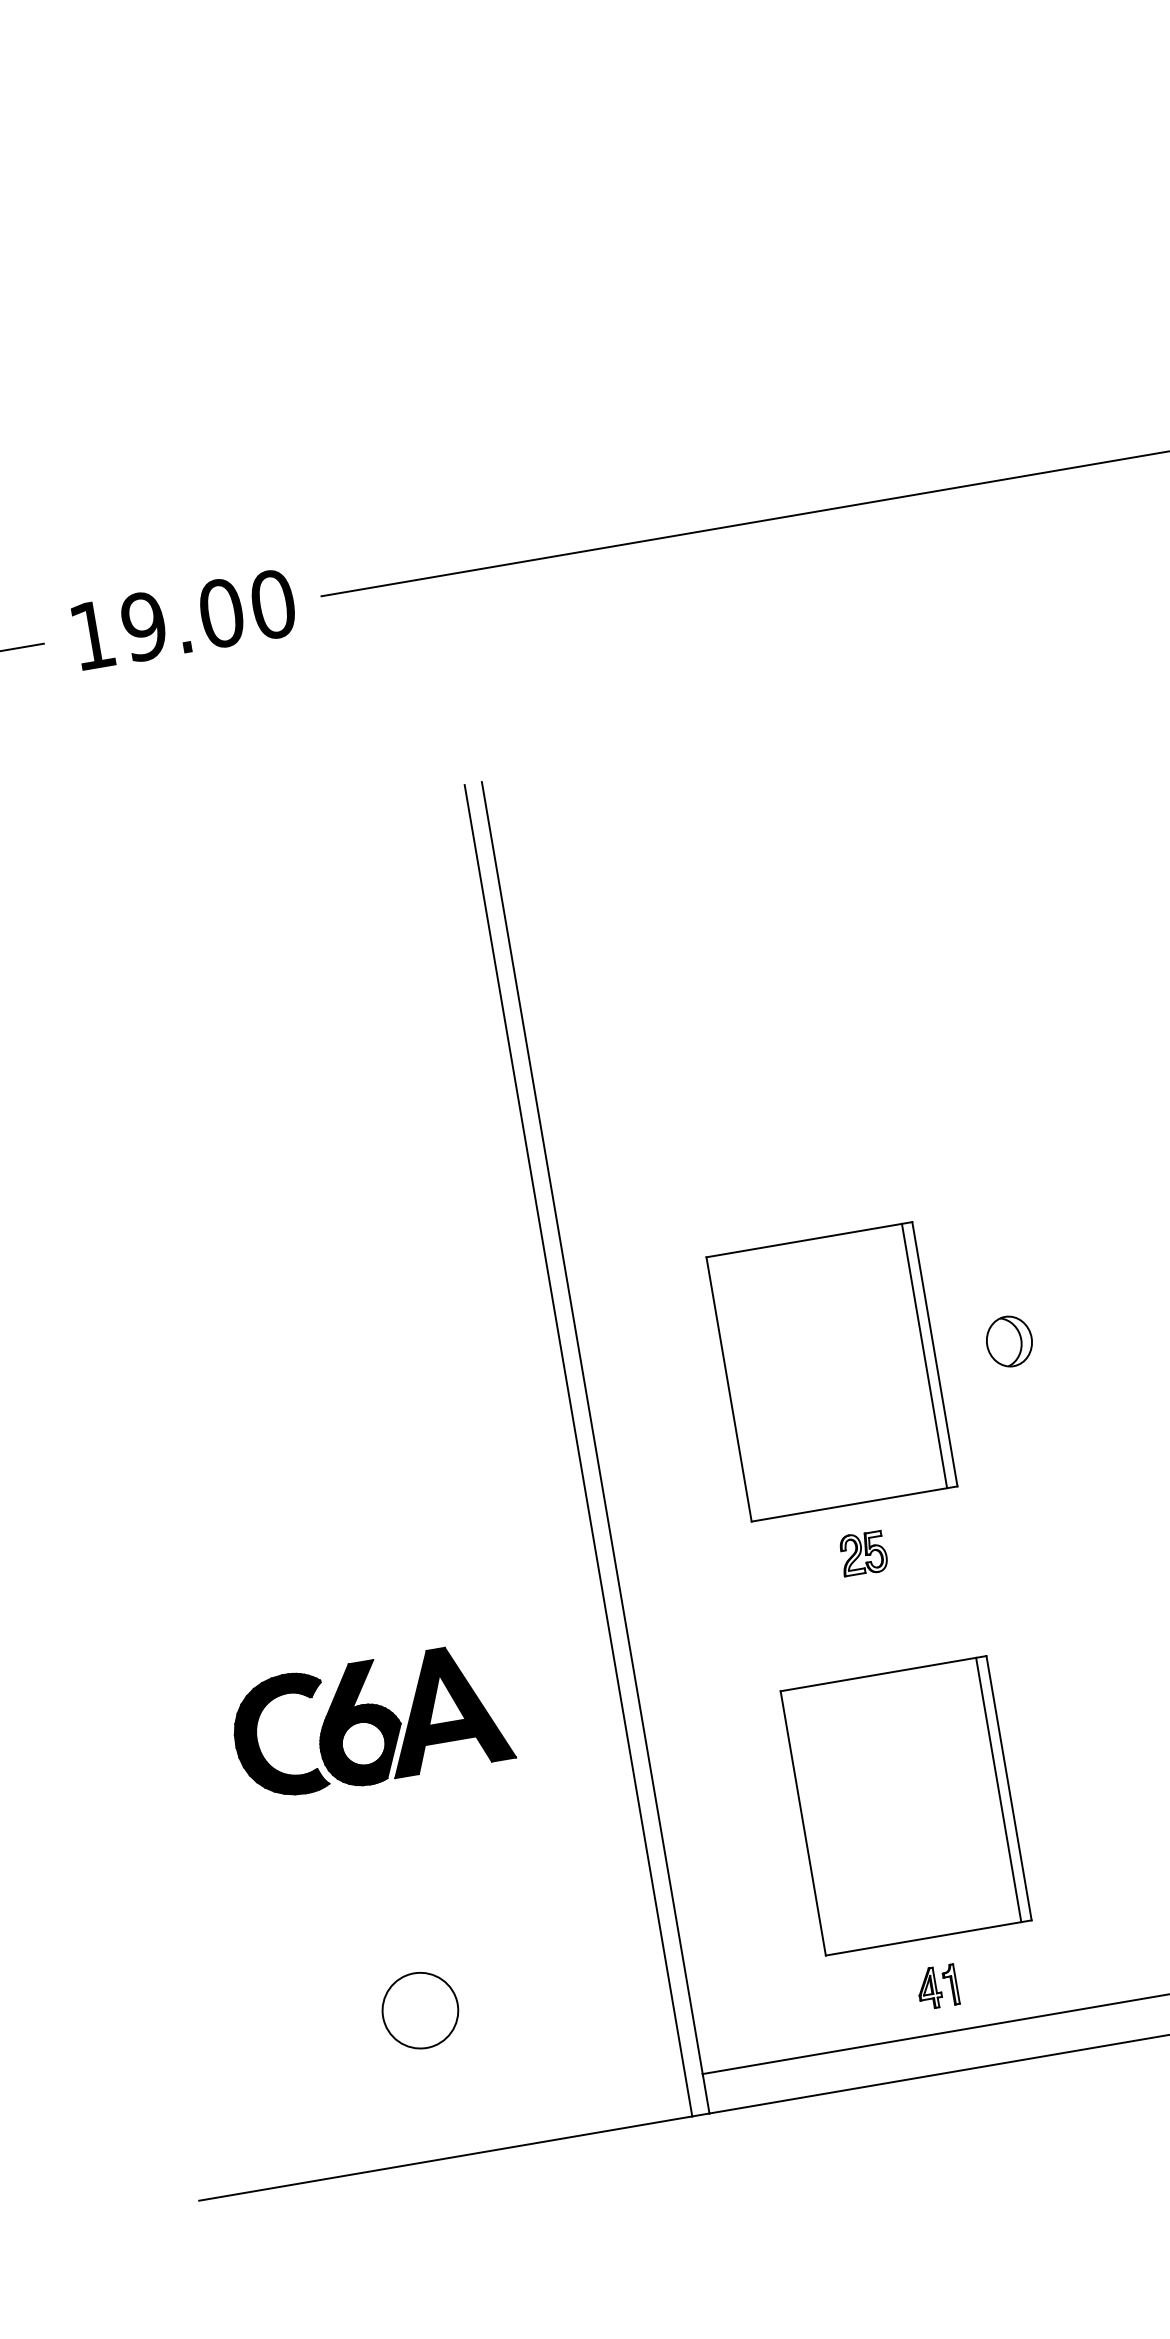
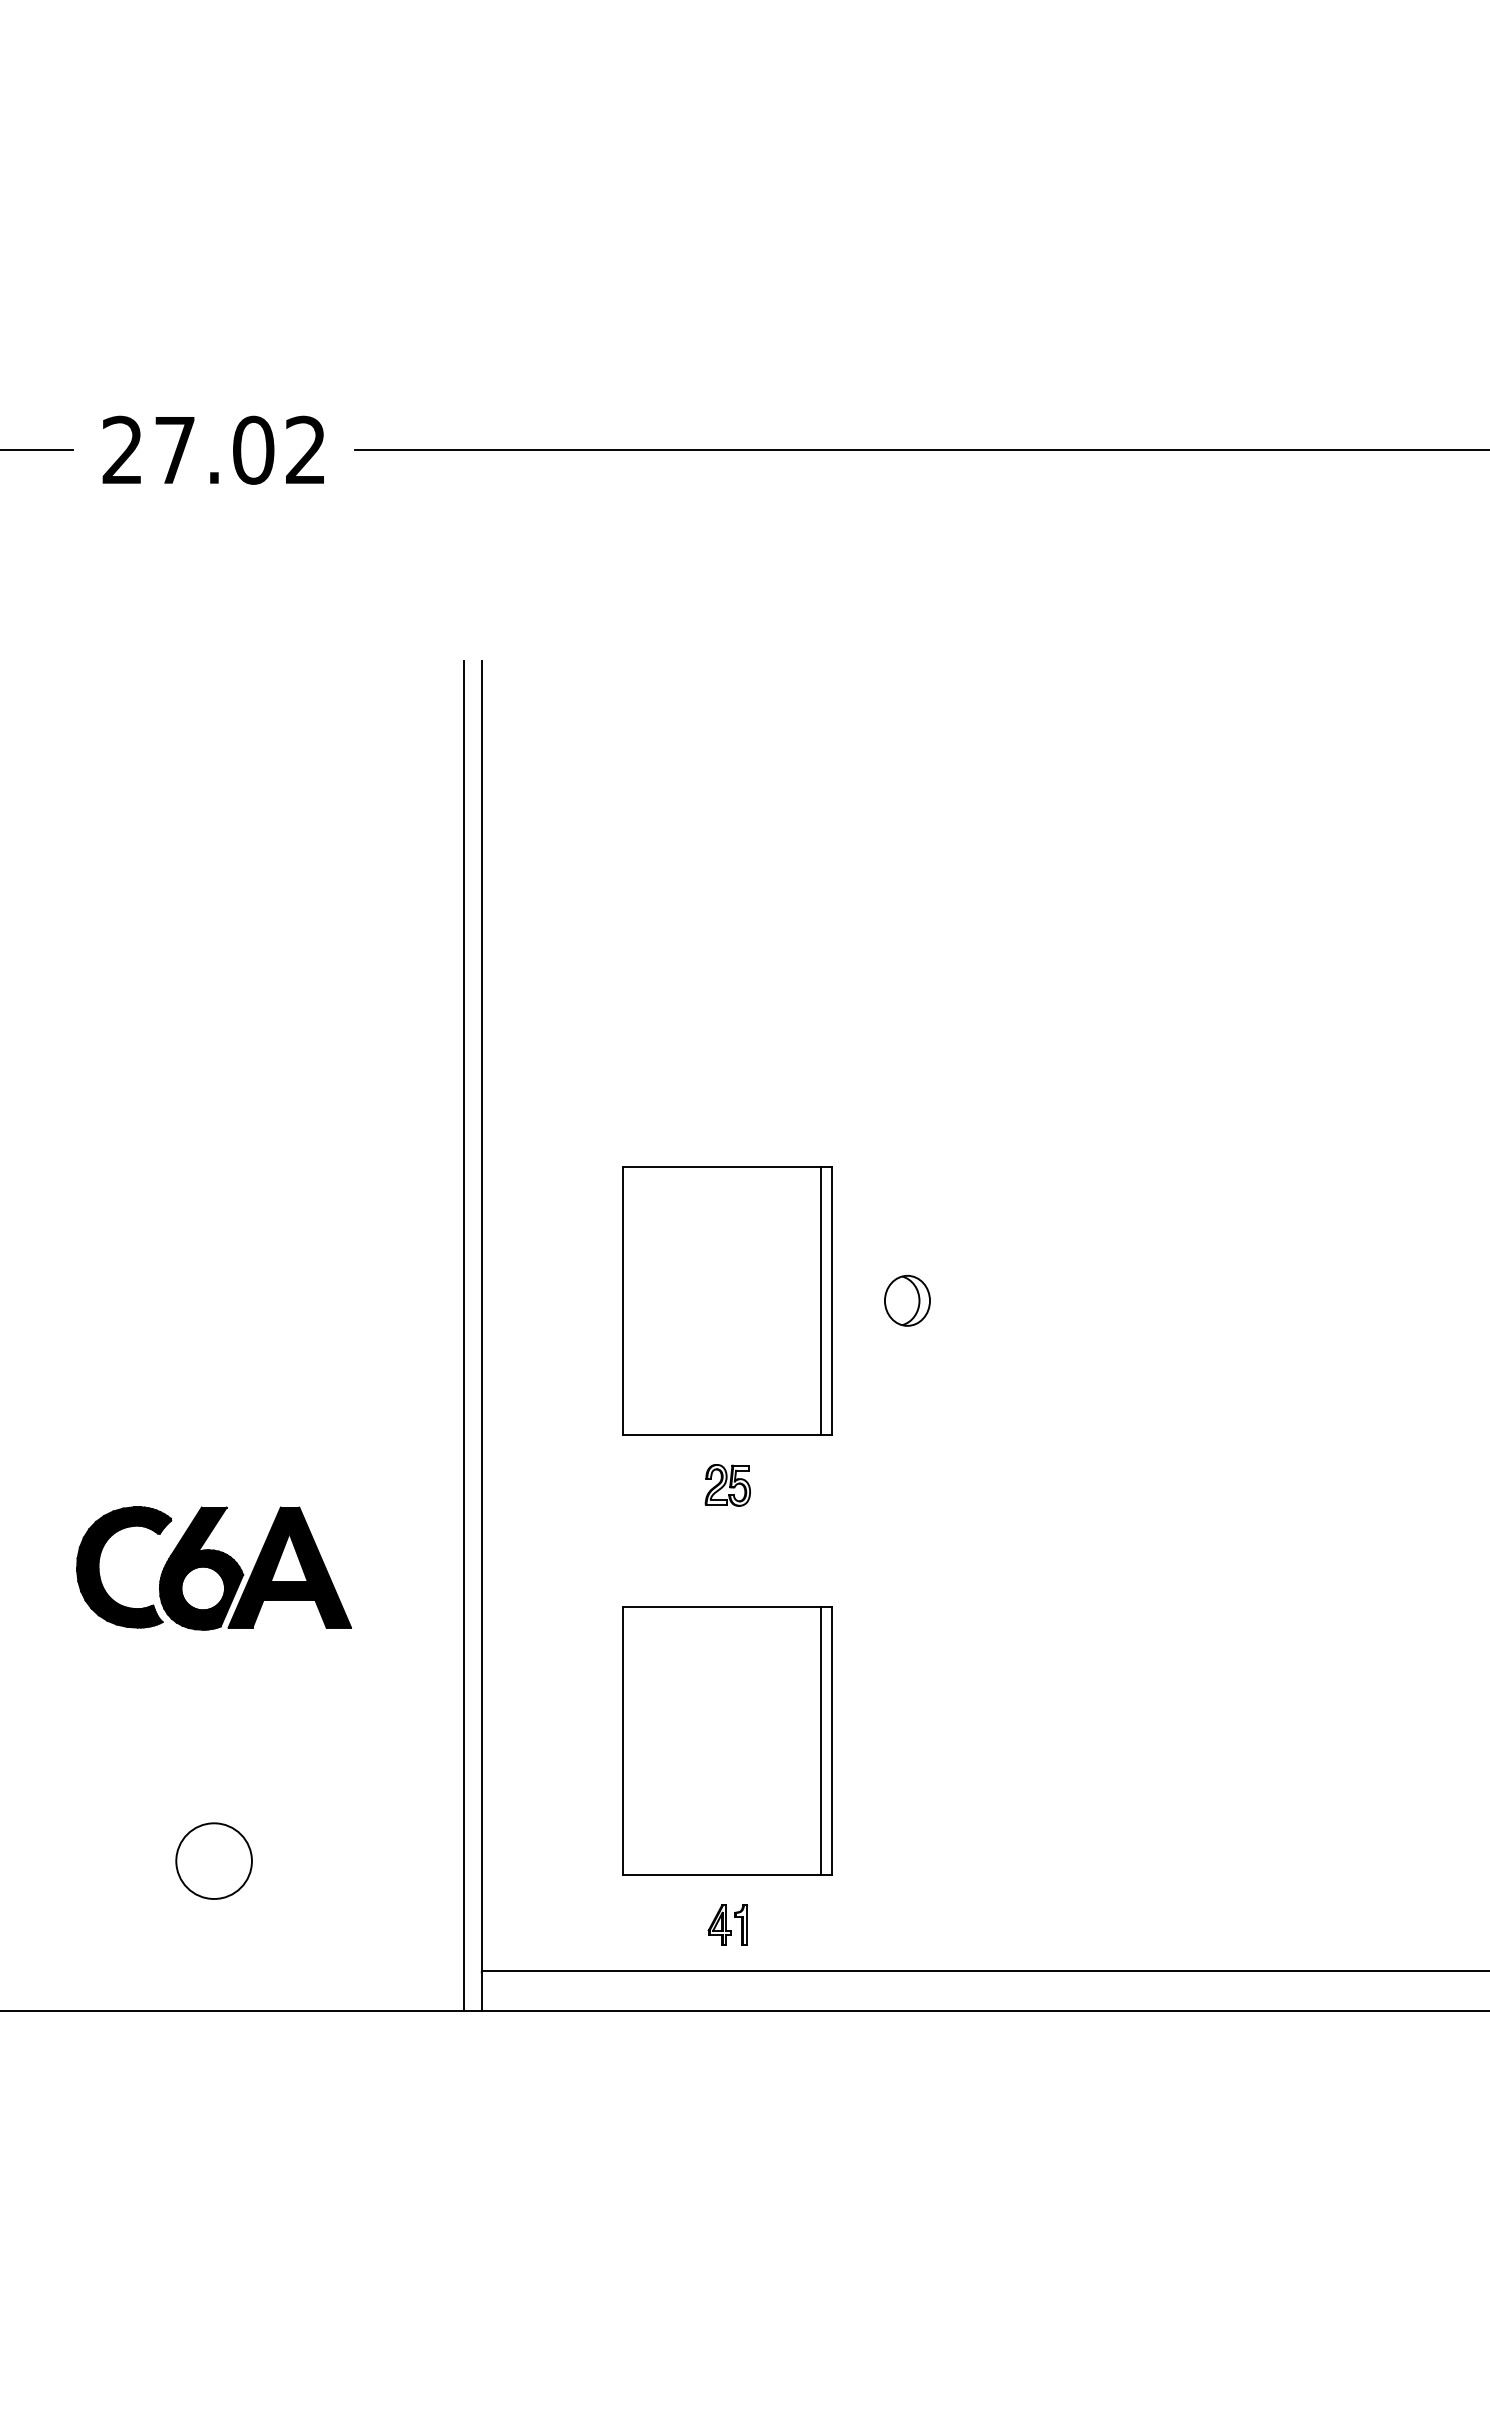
text: (182, 619) -> (214, 449), 19.00 -> 27.02

